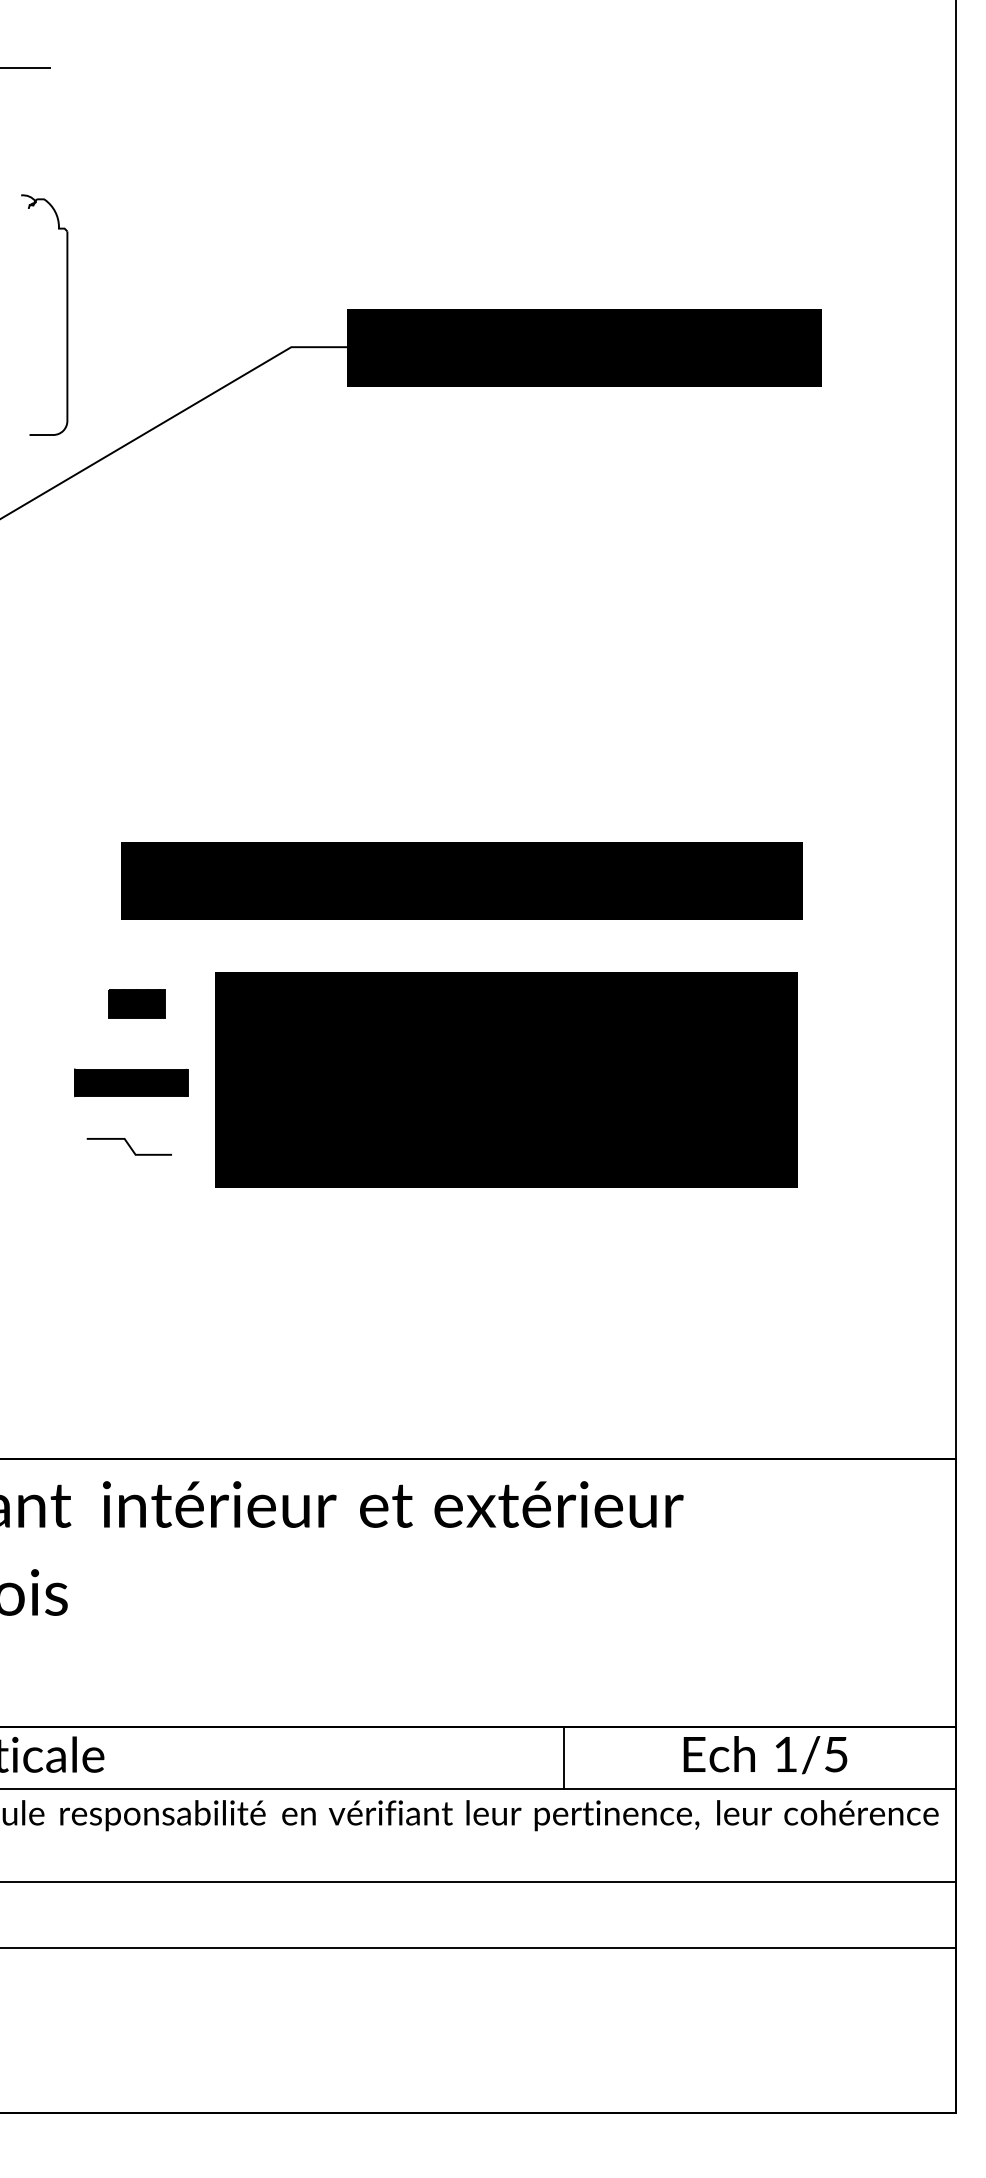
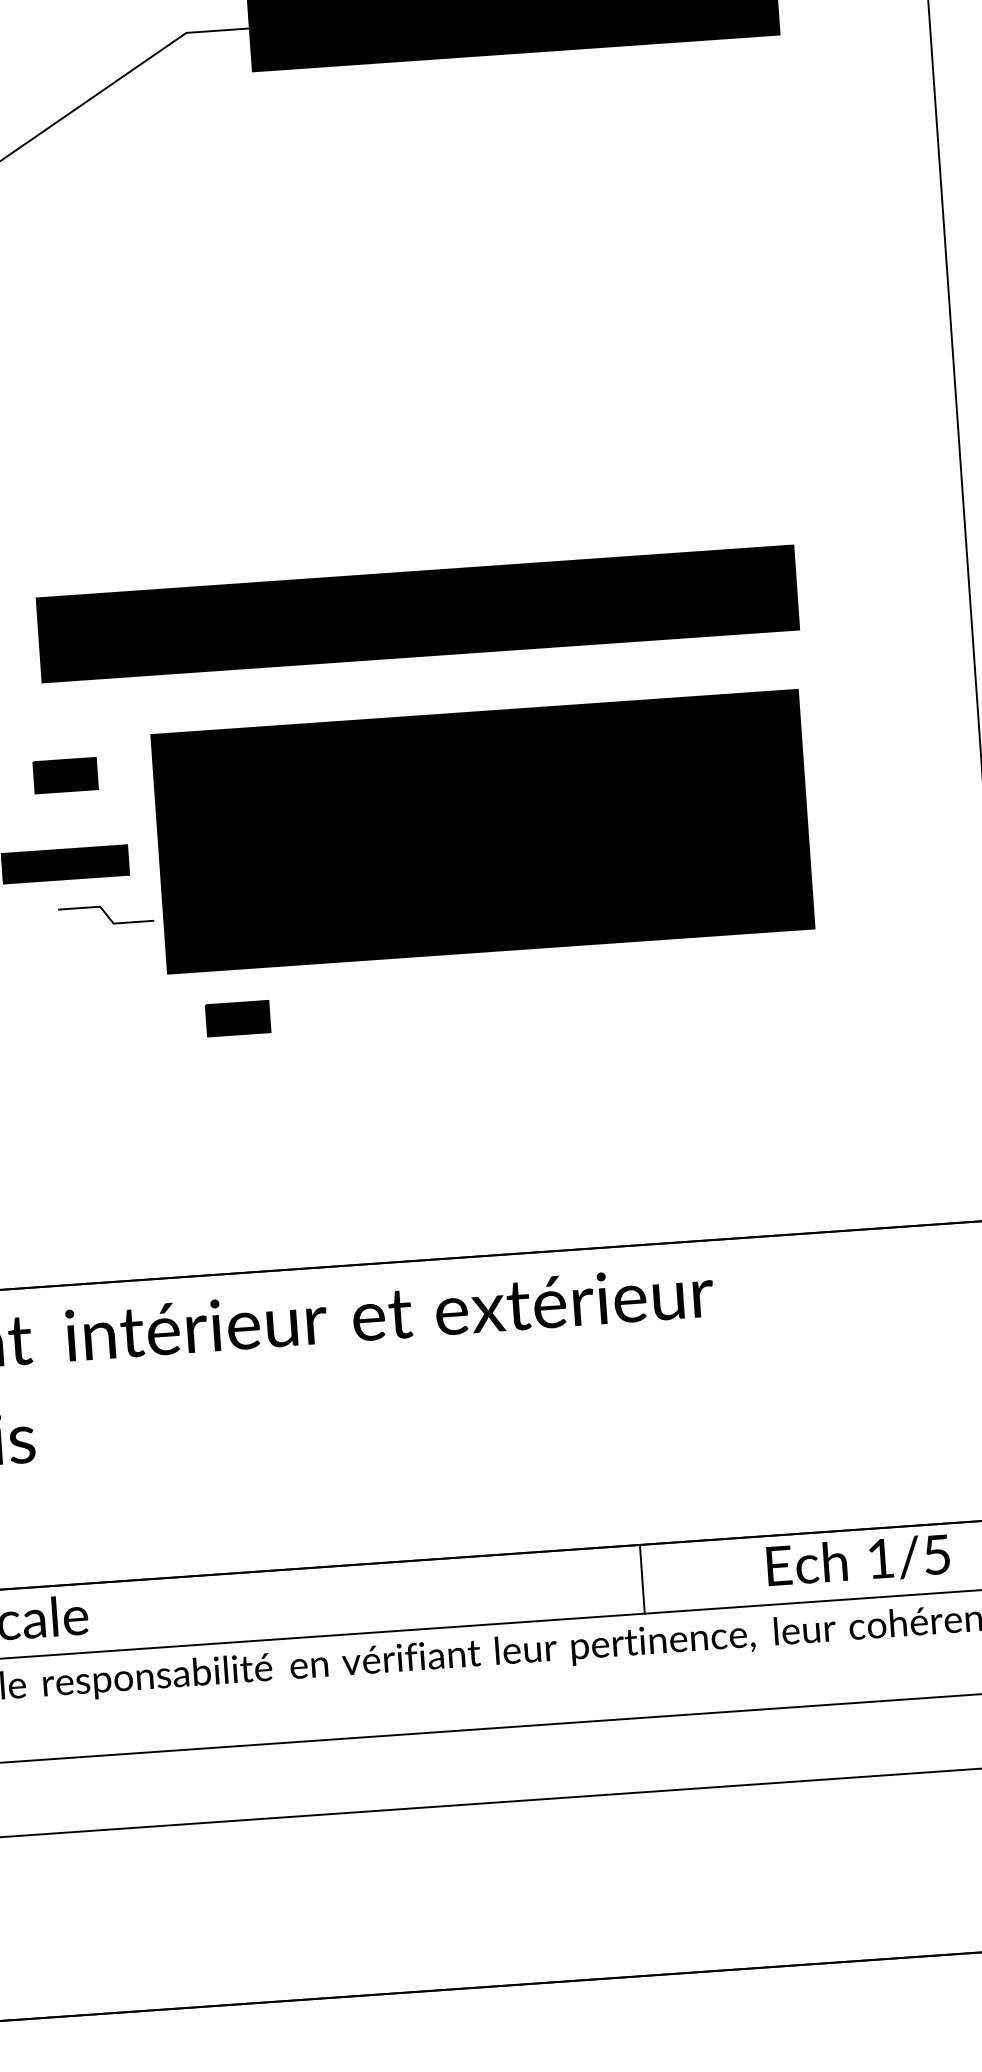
line: (128, 1146) -> (105, 914), moved
part: (275, 1231) -> (237, 1018), added
text: (765, 1755) -> (858, 1561), moved
line: (564, 1757) -> (642, 1578), moved

